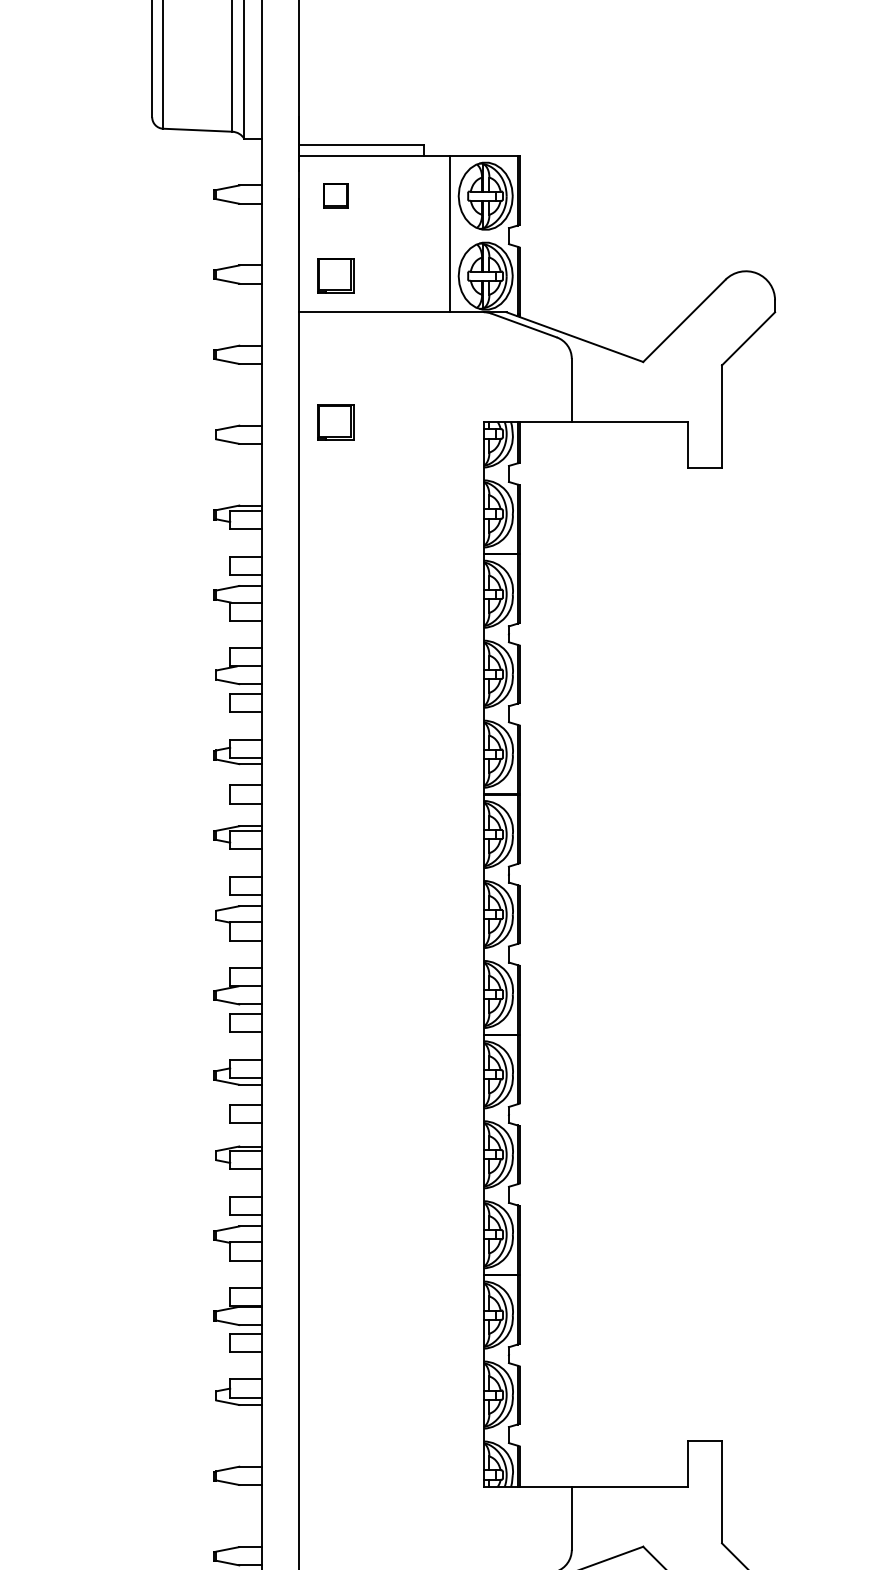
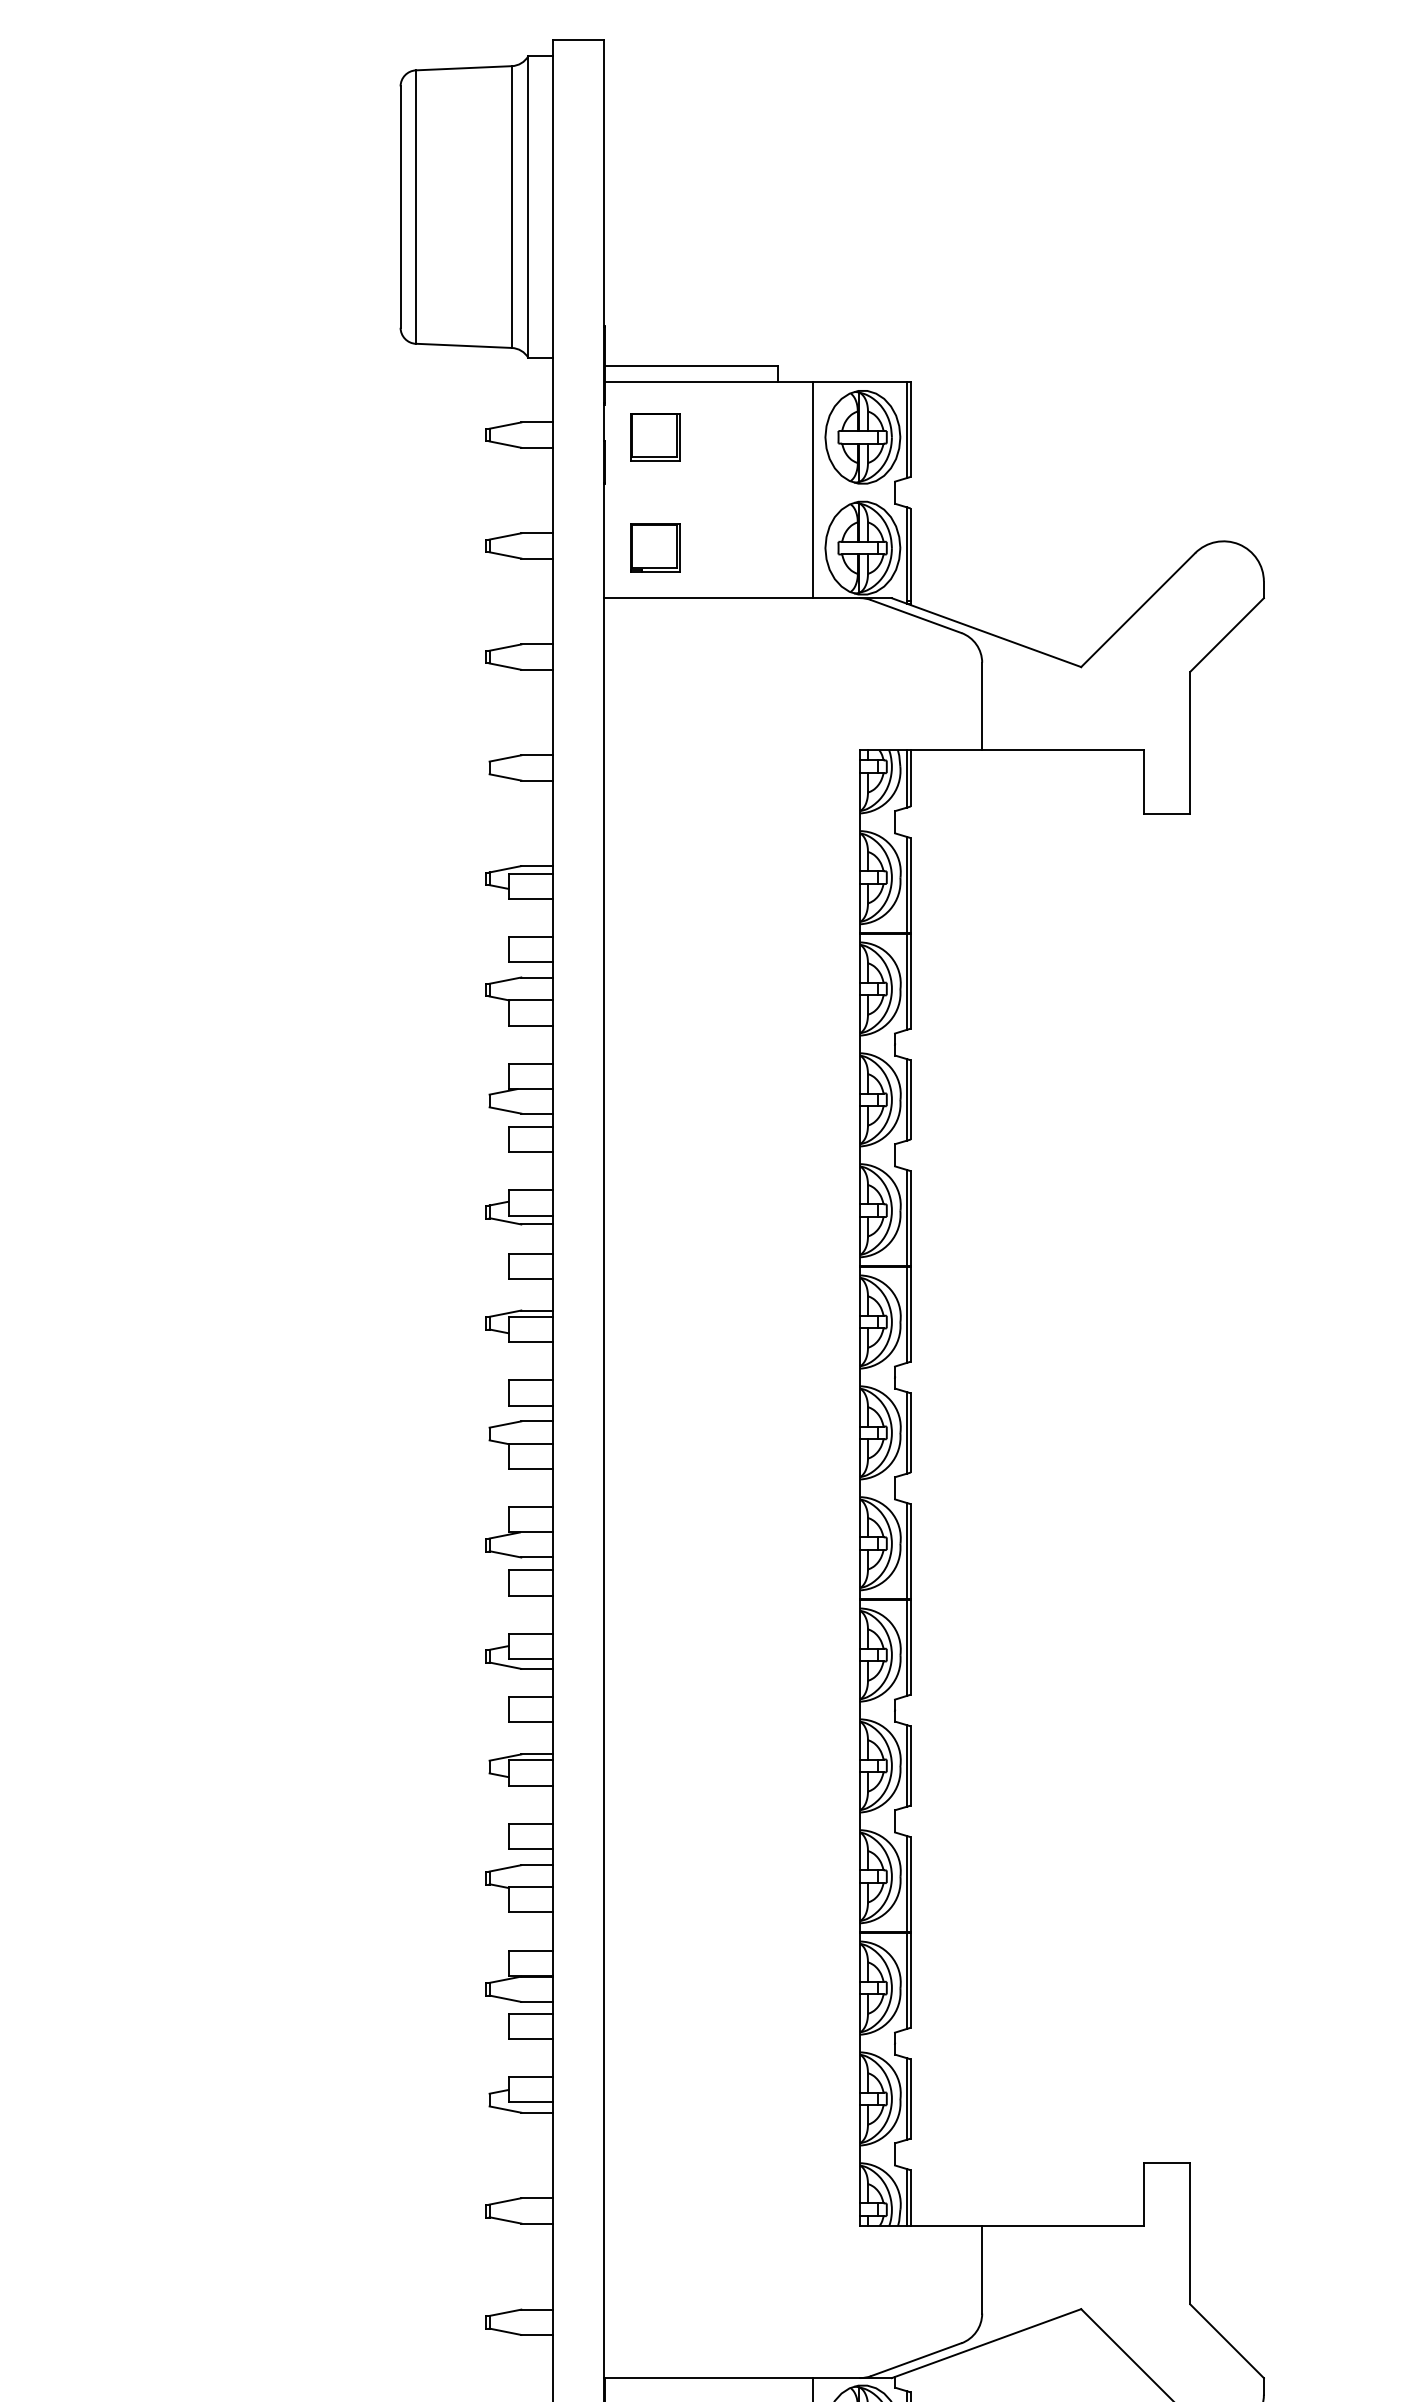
part: (336, 196) -> (655, 437), size x1.43
part: (336, 422) -> (655, 750), removed

